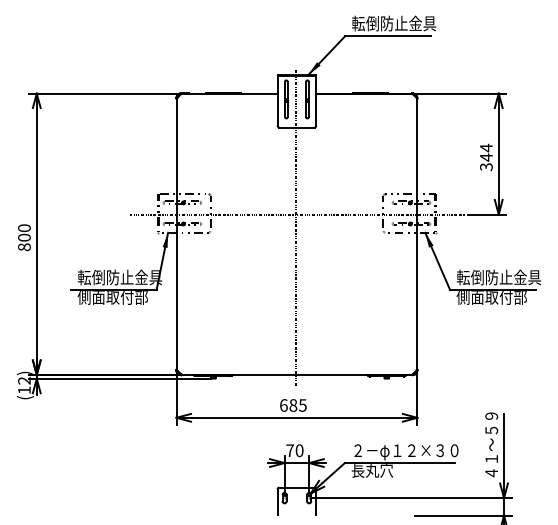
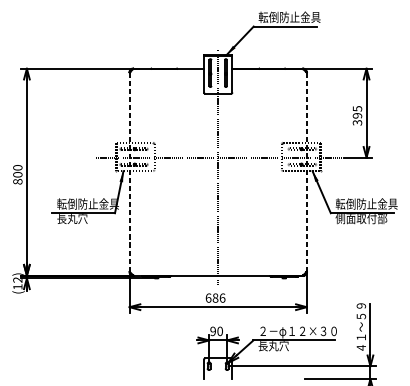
text: (486, 152) -> (357, 112), 344 -> 395
line: (417, 233) -> (306, 171), solid -> dashed
line: (176, 234) -> (129, 172), solid -> dashed
text: (112, 297) -> (82, 218), 側面取付部 -> 長丸穴
text: (302, 405) -> (222, 298), 685 -> 686
text: (289, 450) -> (212, 331), 70 -> 90

